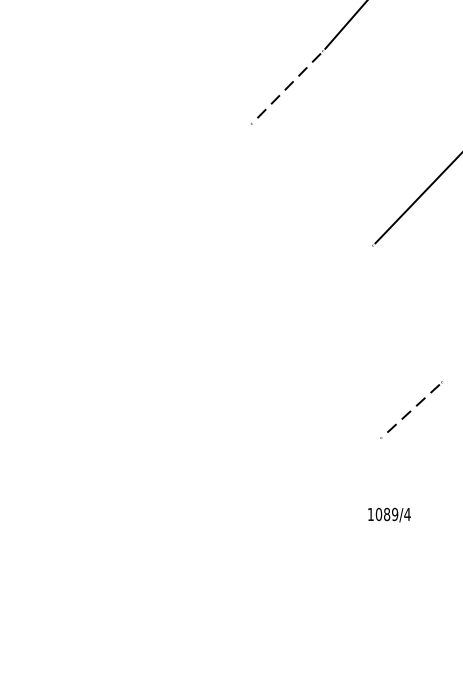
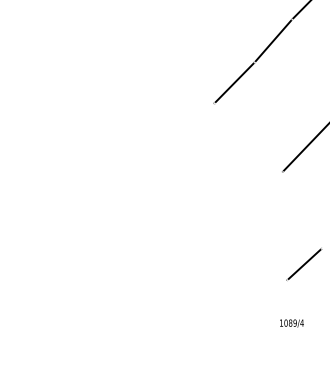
line: (287, 86) -> (234, 82), dashed -> solid
line: (411, 410) -> (304, 264), dashed -> solid

